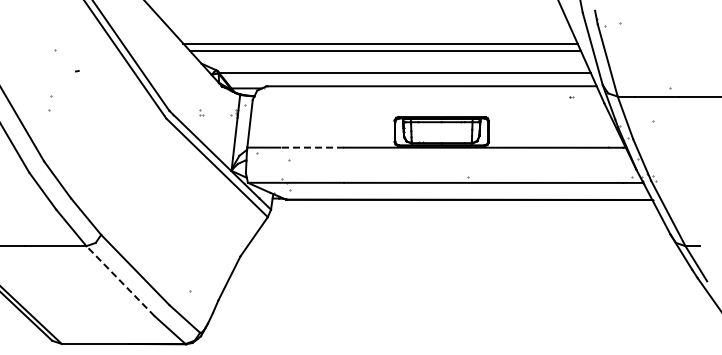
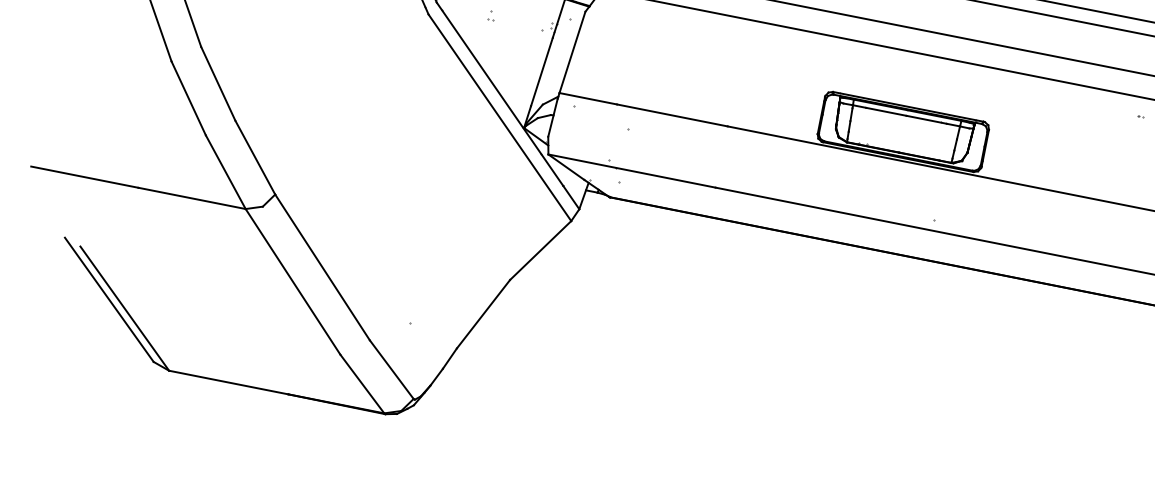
line: (312, 147) -> (672, 115), dashed -> solid
line: (120, 281) -> (292, 282), dashed -> solid

